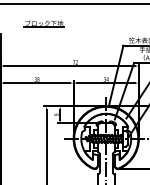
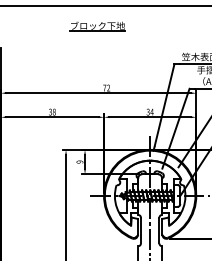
part: (43, 23) -> (96, 25), moved

